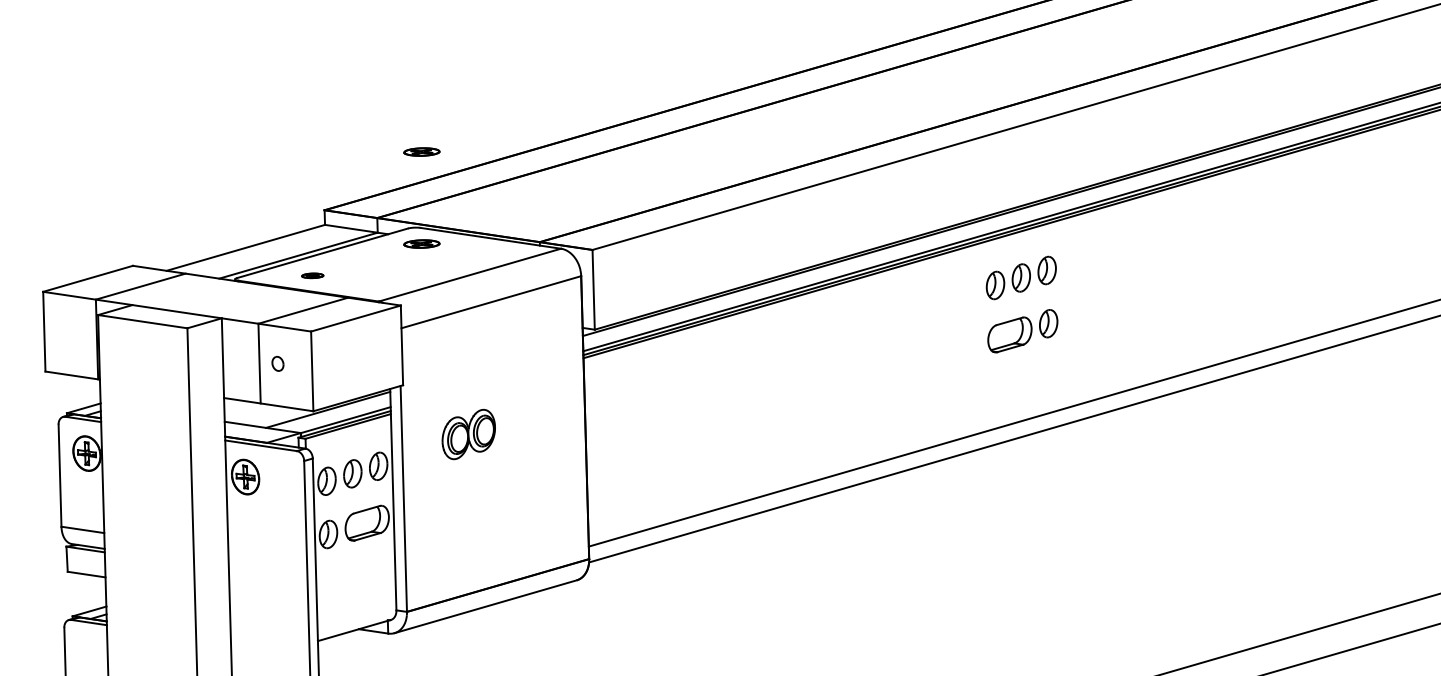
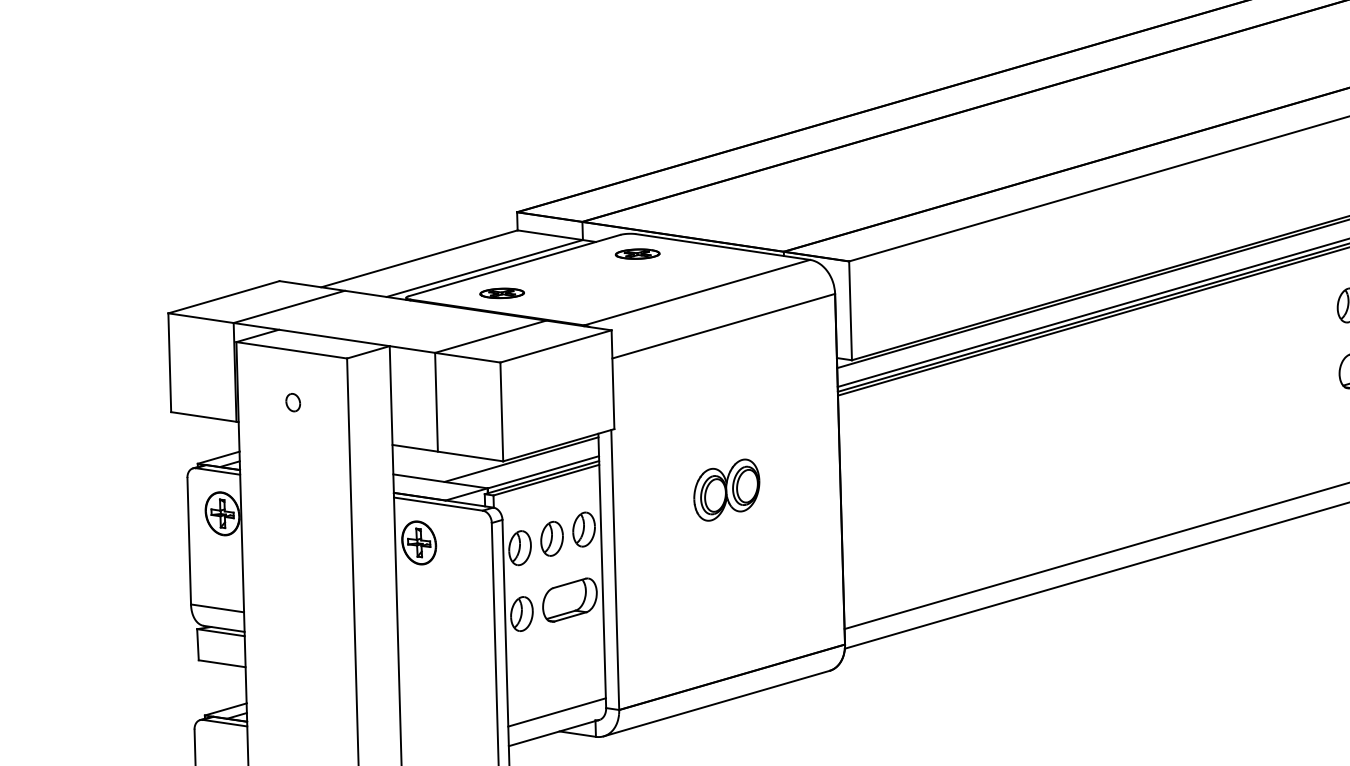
part: (421, 151) -> (637, 139), removed
part: (312, 275) -> (502, 293), size x1.67
part: (277, 363) -> (292, 402), moved
part: (468, 434) -> (726, 490), moved
line: (356, 613) -> (556, 711), added

